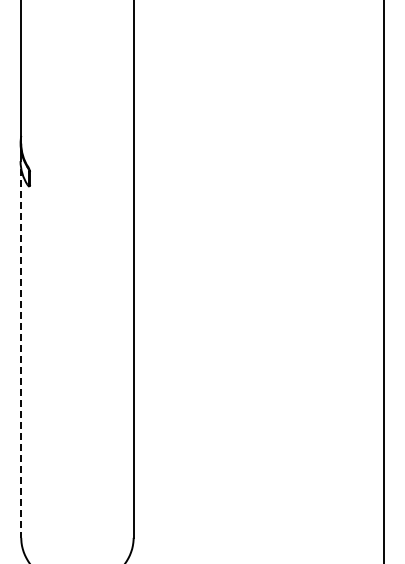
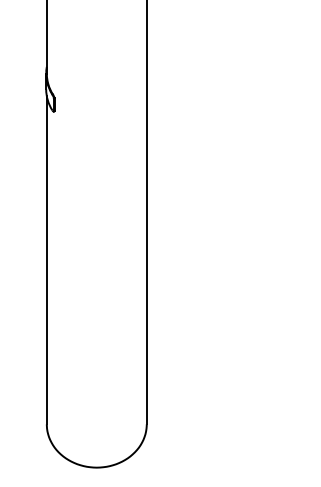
line: (21, 353) -> (47, 260), dashed -> solid

